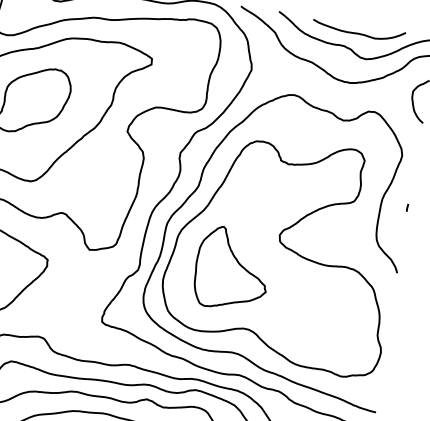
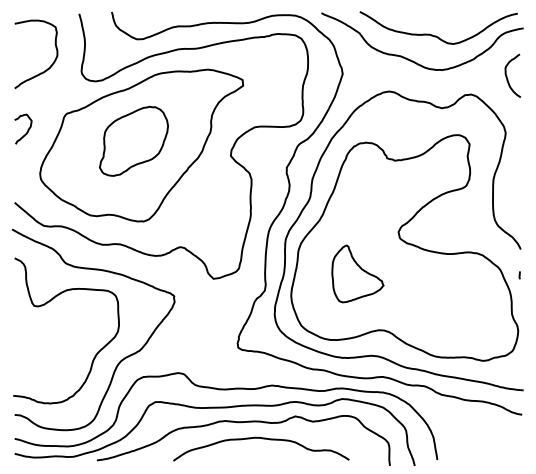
curve: (358, 33) -> (441, 19), removed
line: (407, 207) -> (519, 275), moved
part: (232, 269) -> (357, 273), size x0.7

